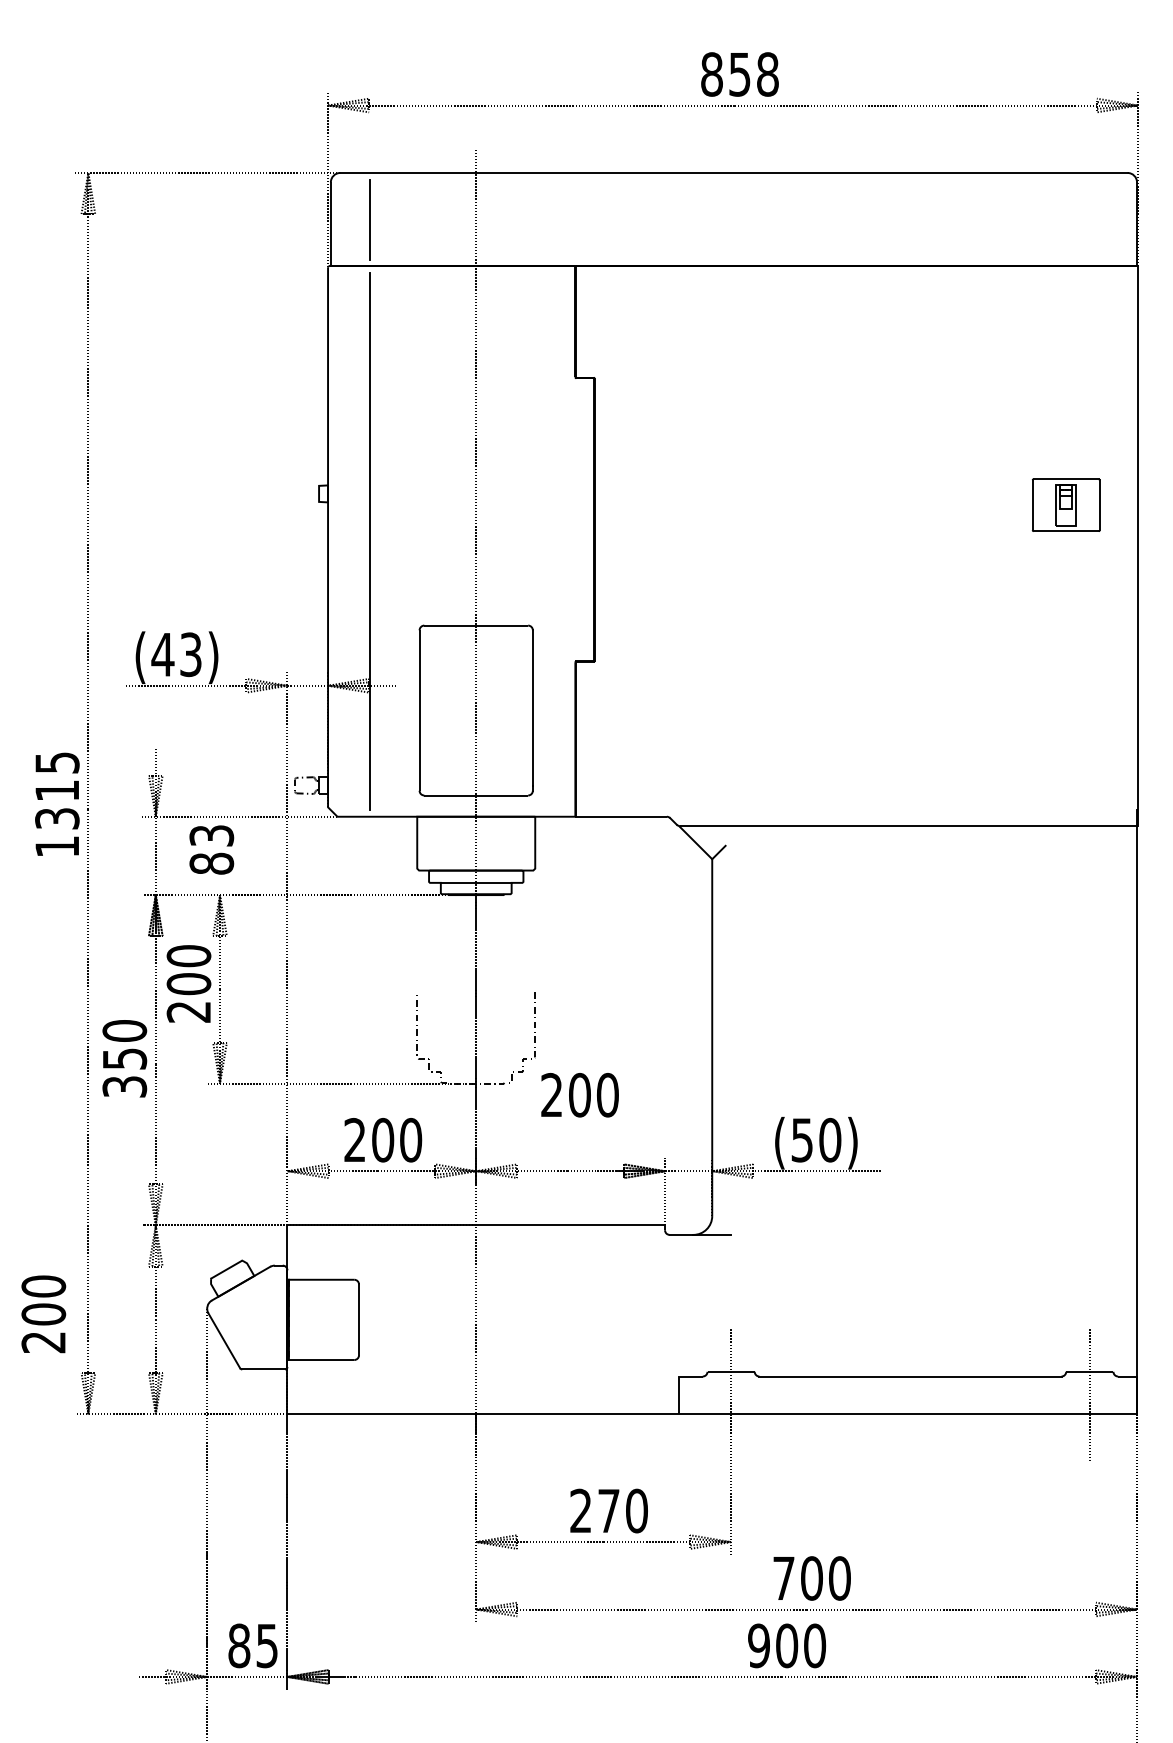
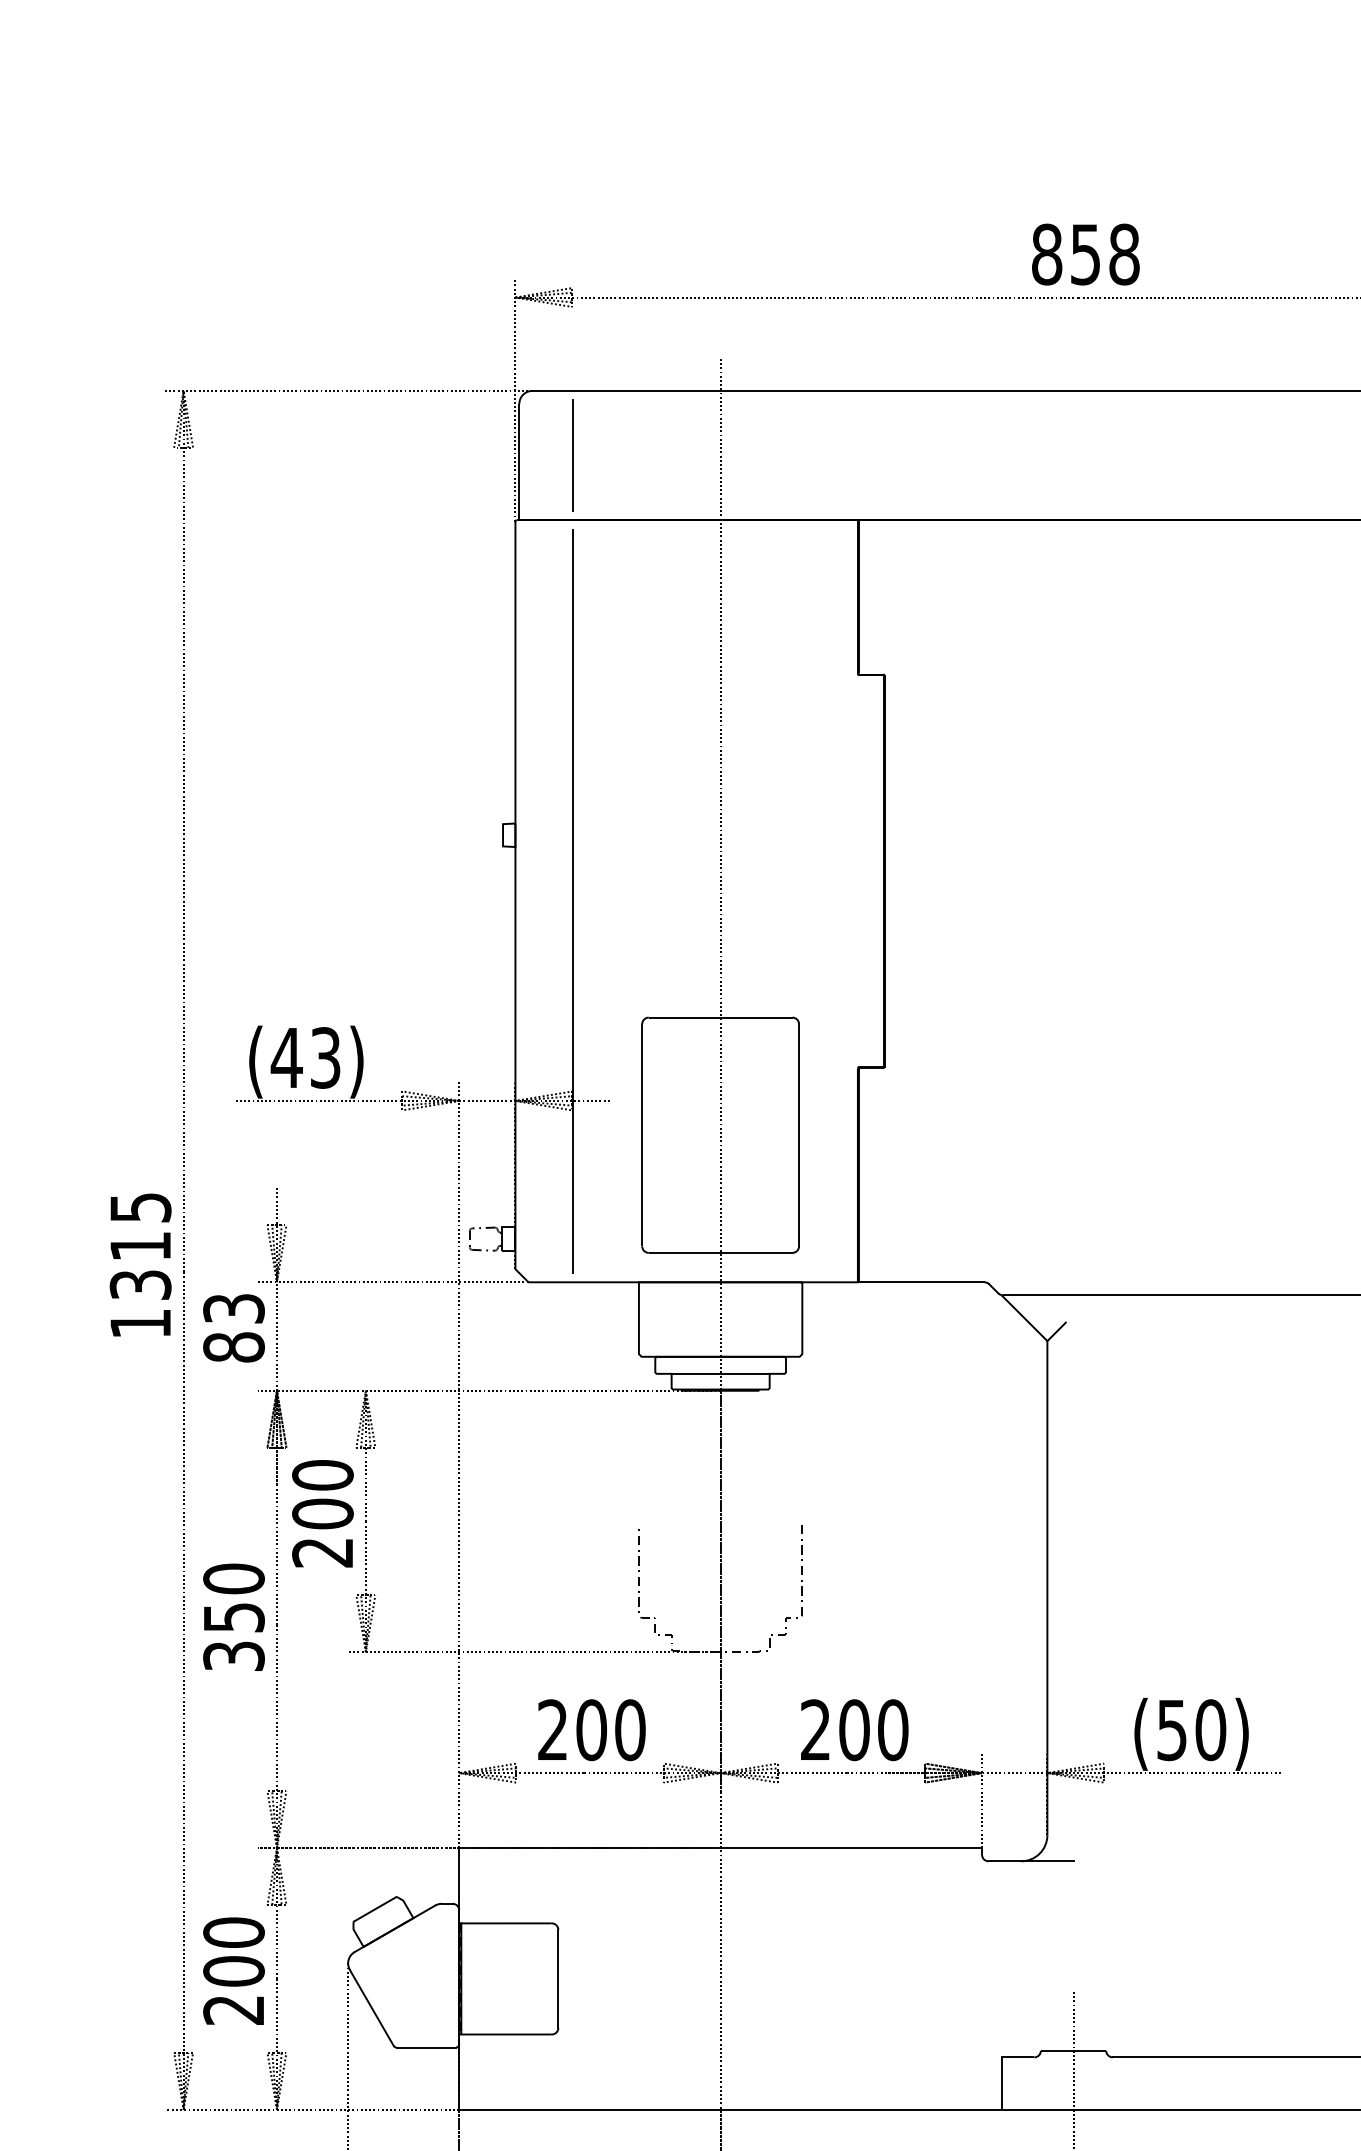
text: (211, 849) -> (233, 1327), moved
text: (579, 1095) -> (853, 1730), moved
text: (43, 1314) -> (233, 1971), moved

